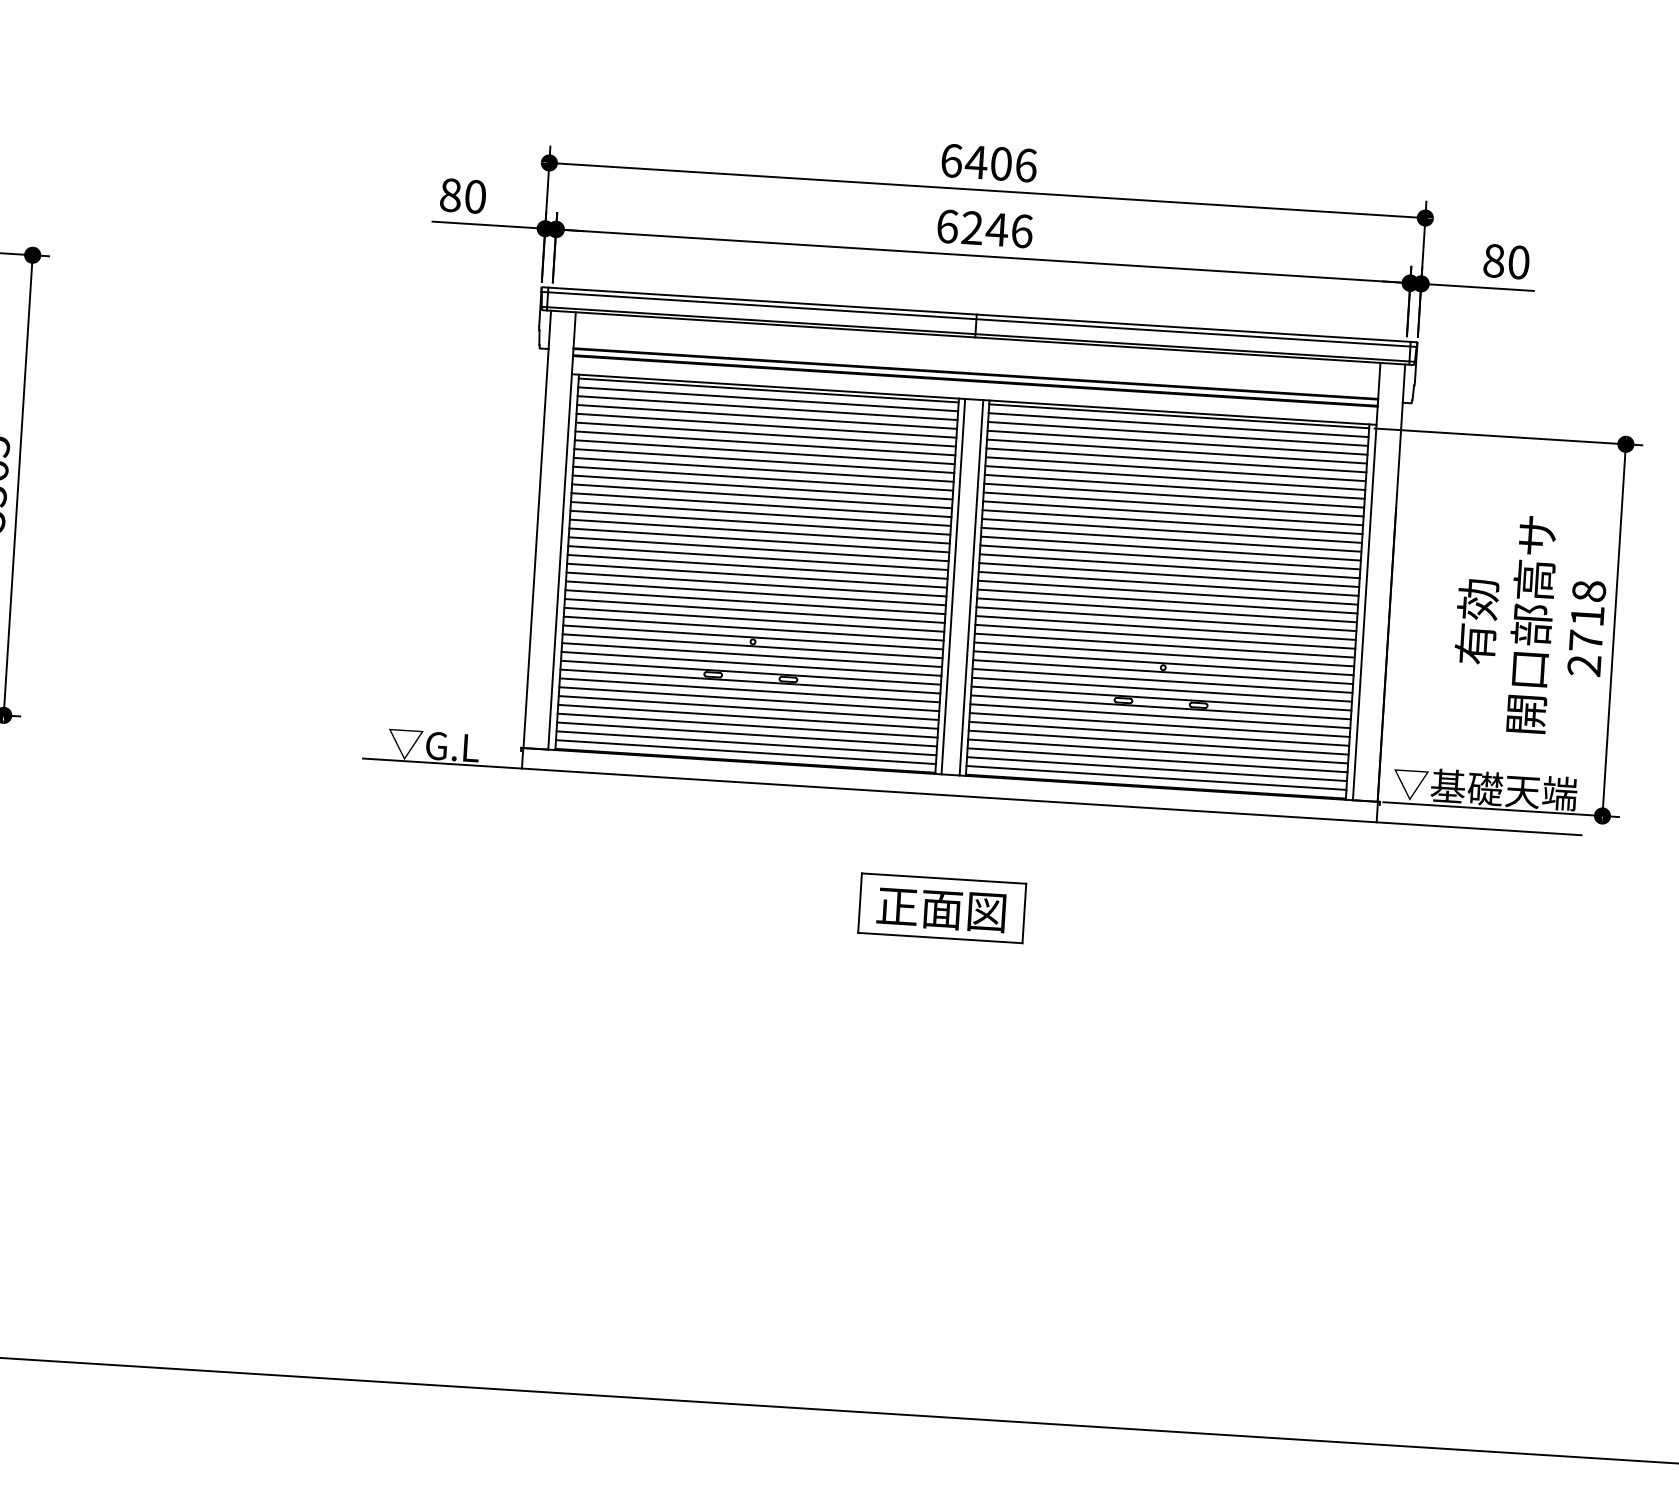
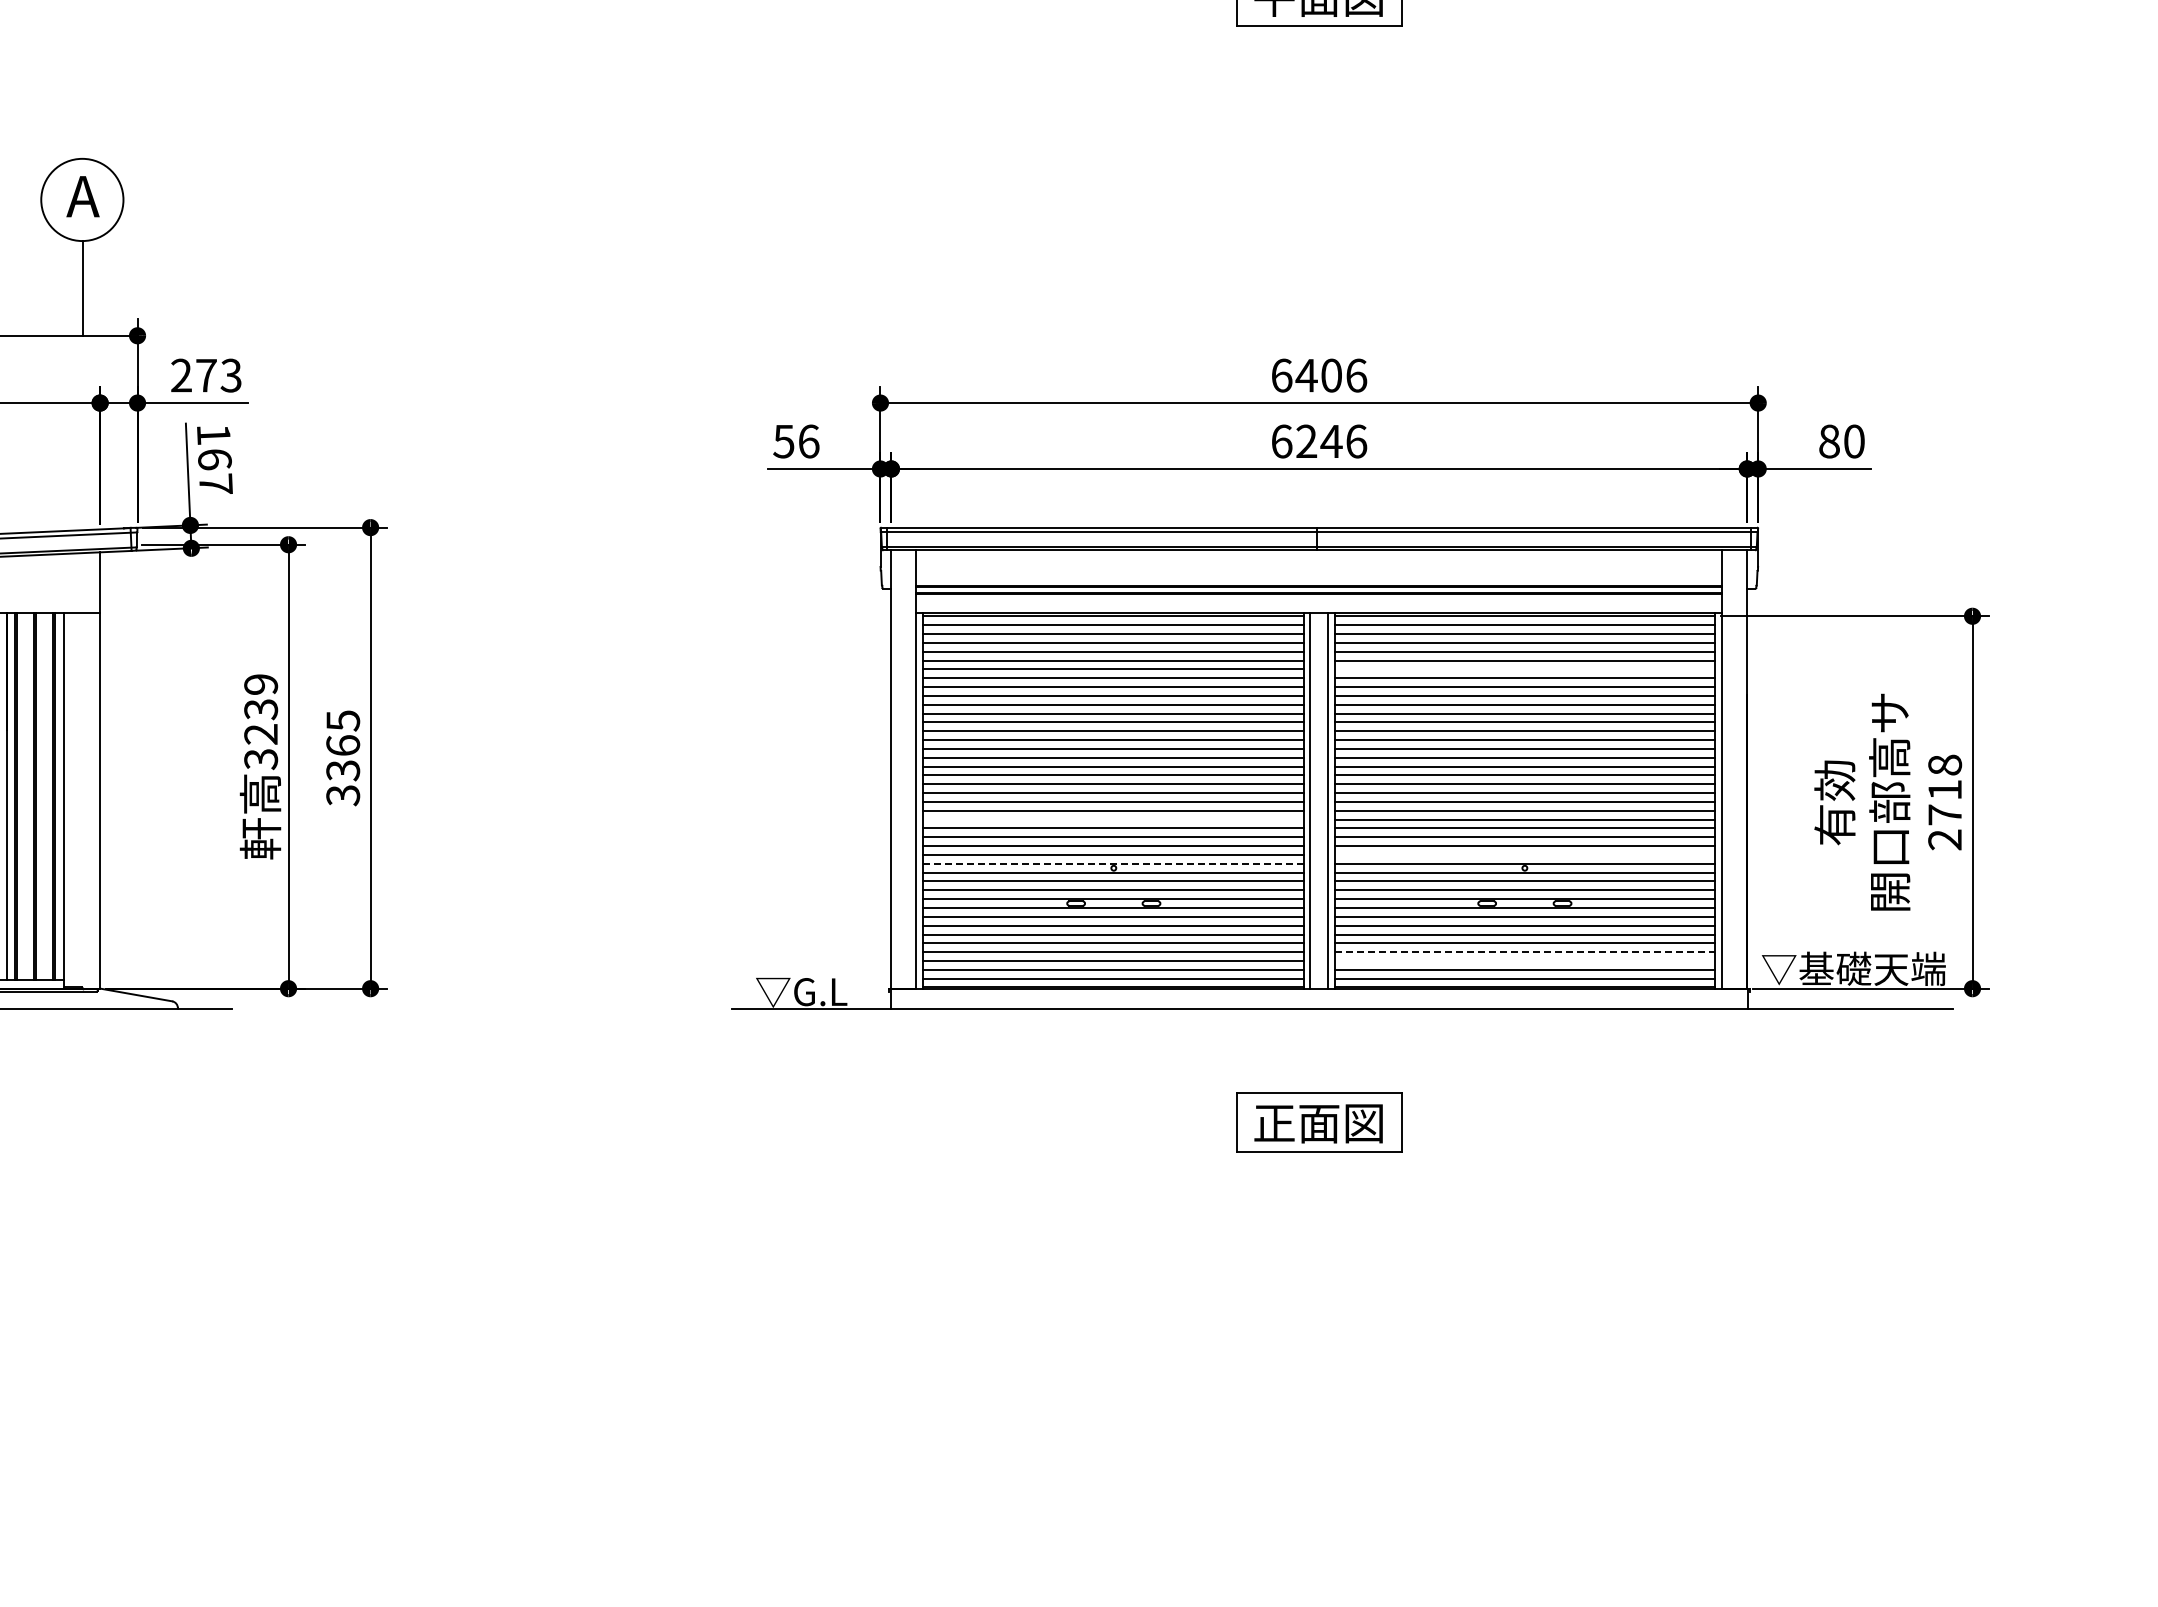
text: (463, 196) -> (796, 441), 80 -> 56
line: (1175, 469) -> (1524, 669), removed
line: (755, 593) -> (1113, 819), removed
line: (754, 637) -> (1114, 863), solid -> dashed
line: (1163, 653) -> (1524, 854), removed
line: (1158, 751) -> (1525, 952), solid -> dashed
line: (1157, 760) -> (1524, 961), removed

